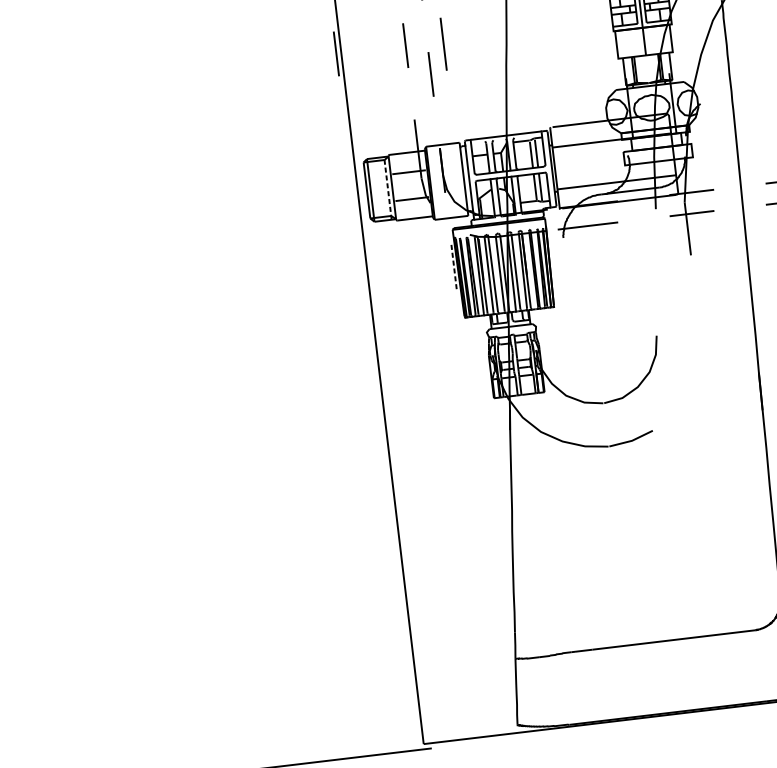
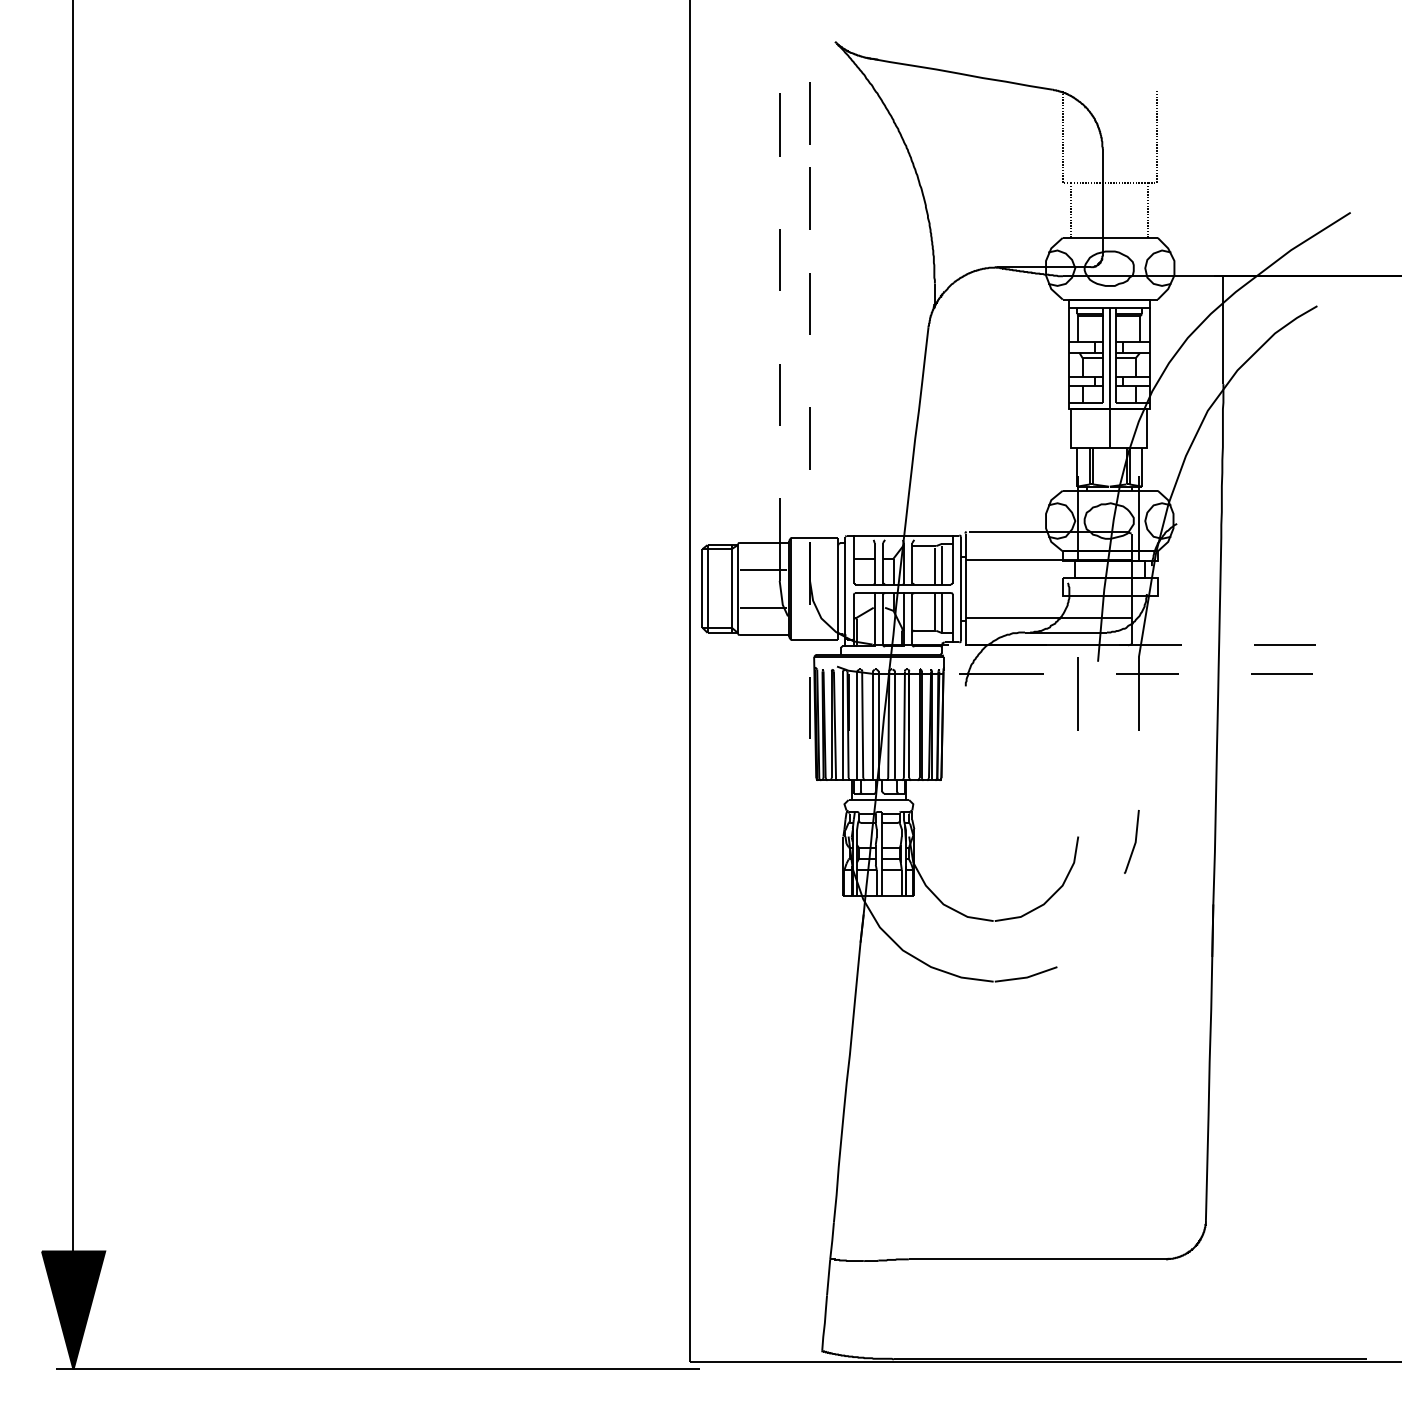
line: (443, 43) -> (1077, 693), moved
line: (336, 53) -> (682, 394), removed
line: (387, 188) -> (731, 588), dashed -> solid
line: (453, 266) -> (809, 707), dashed -> solid
line: (697, 334) -> (1134, 841), added

